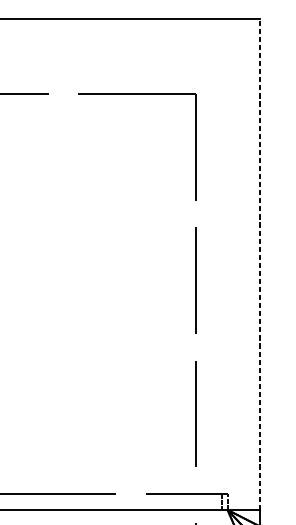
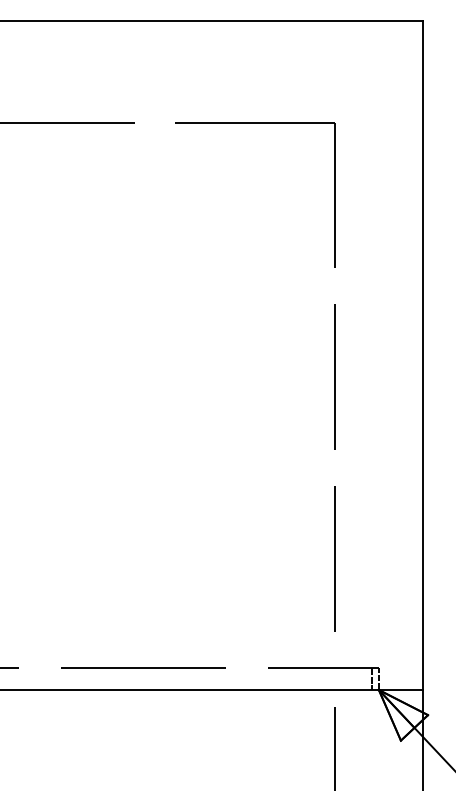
line: (259, 264) -> (422, 355), dashed -> solid

